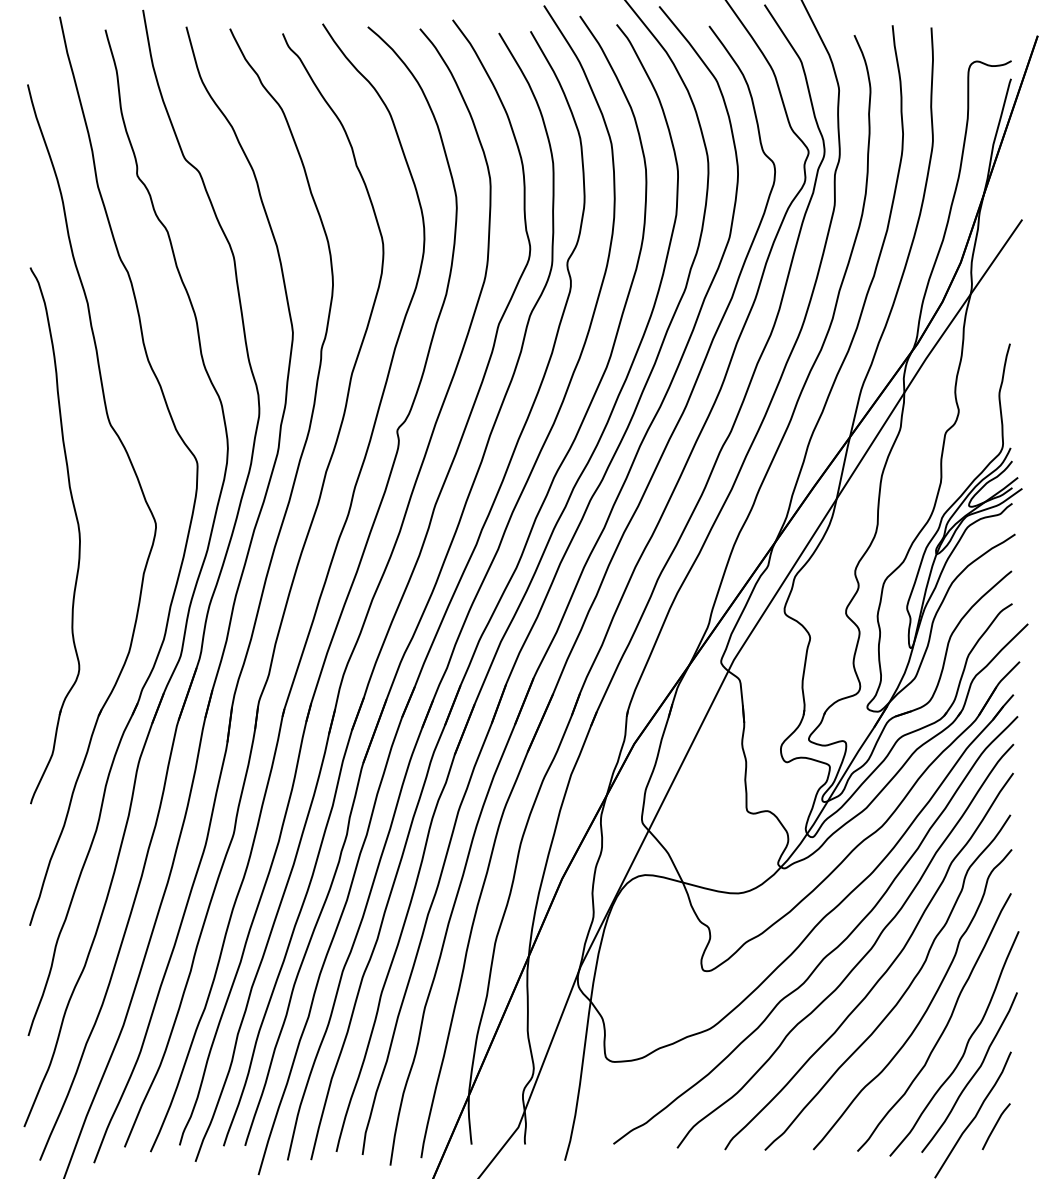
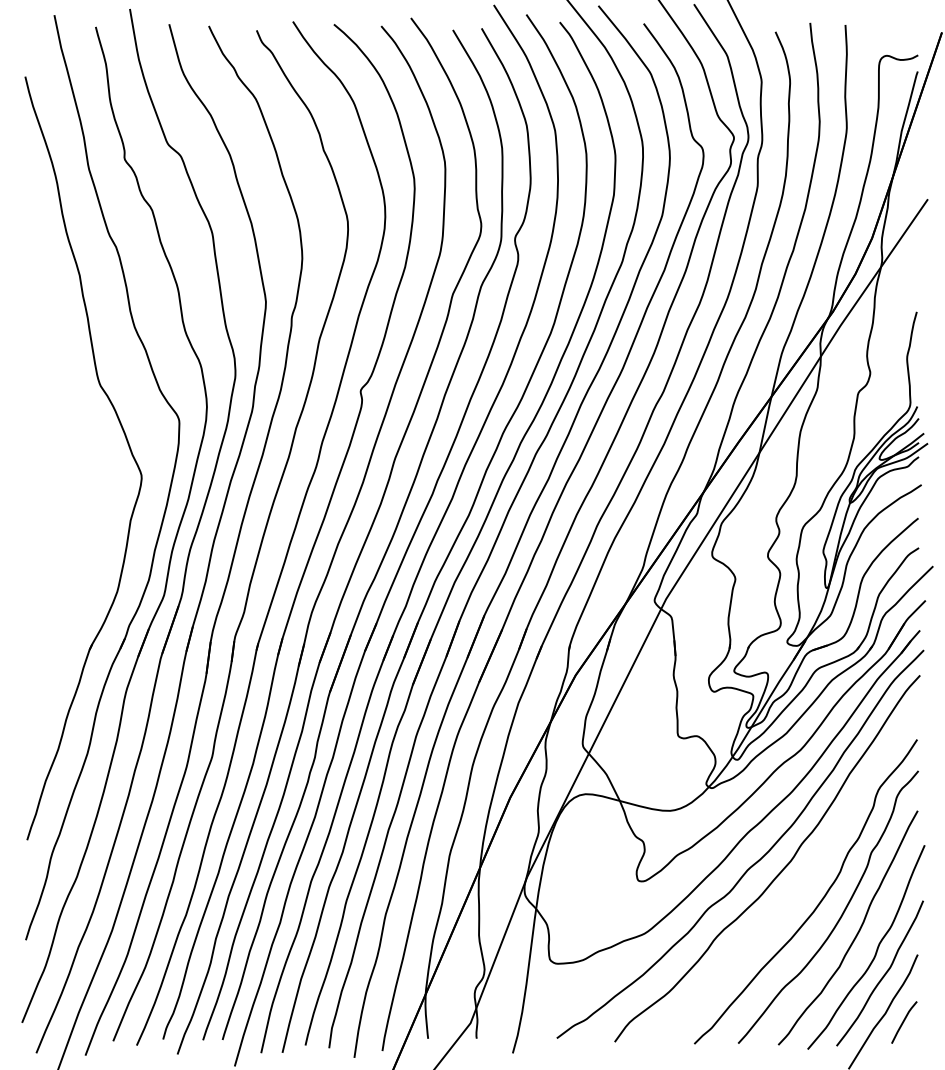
part: (78, 535) -> (71, 485), removed
curve: (882, 974) -> (801, 884), removed

